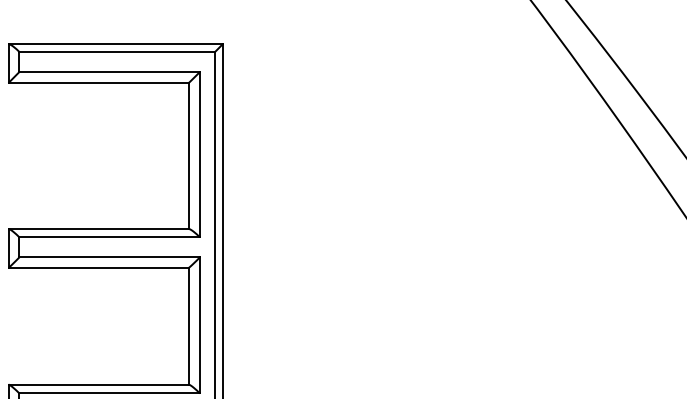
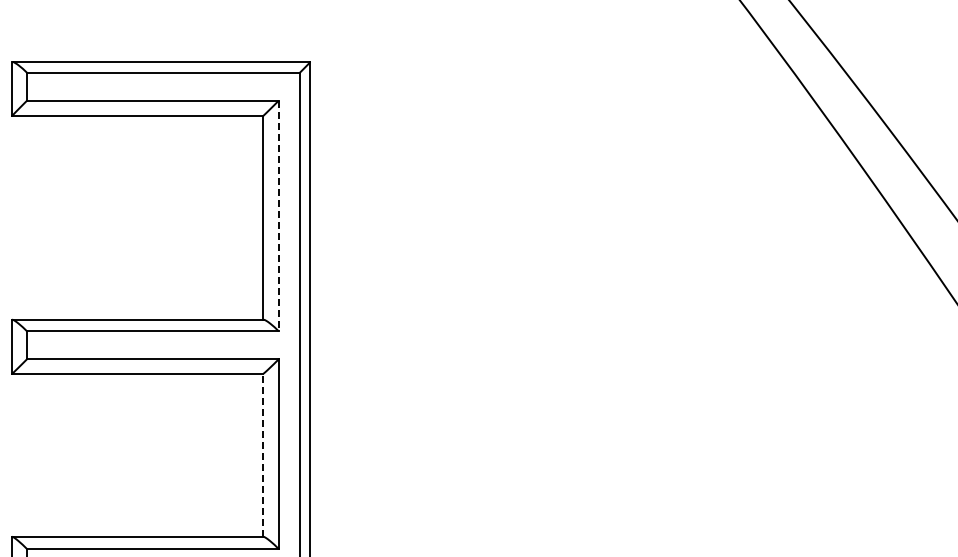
line: (199, 155) -> (278, 216), solid -> dashed
line: (188, 325) -> (262, 454), solid -> dashed

